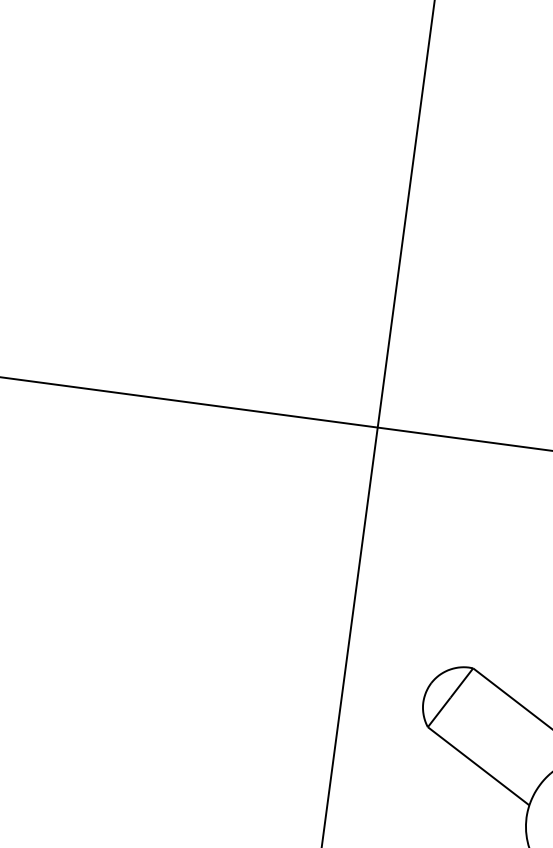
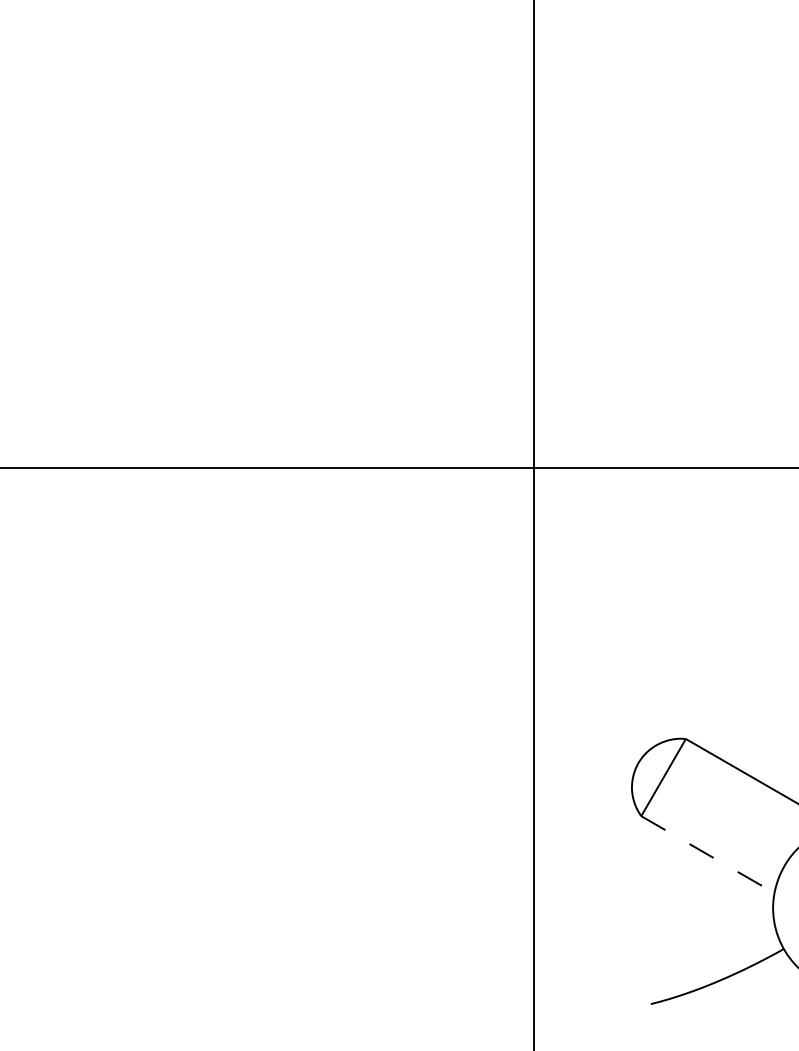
line: (478, 766) -> (707, 854), solid -> dashed

